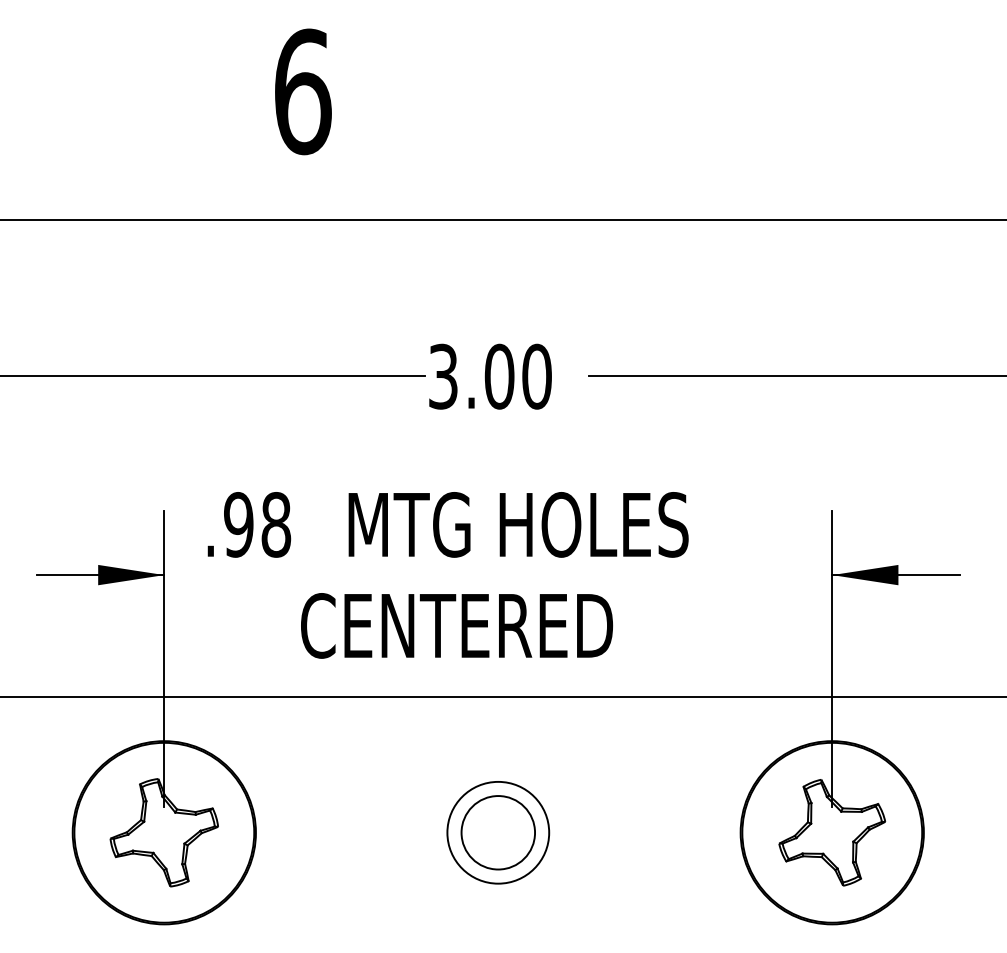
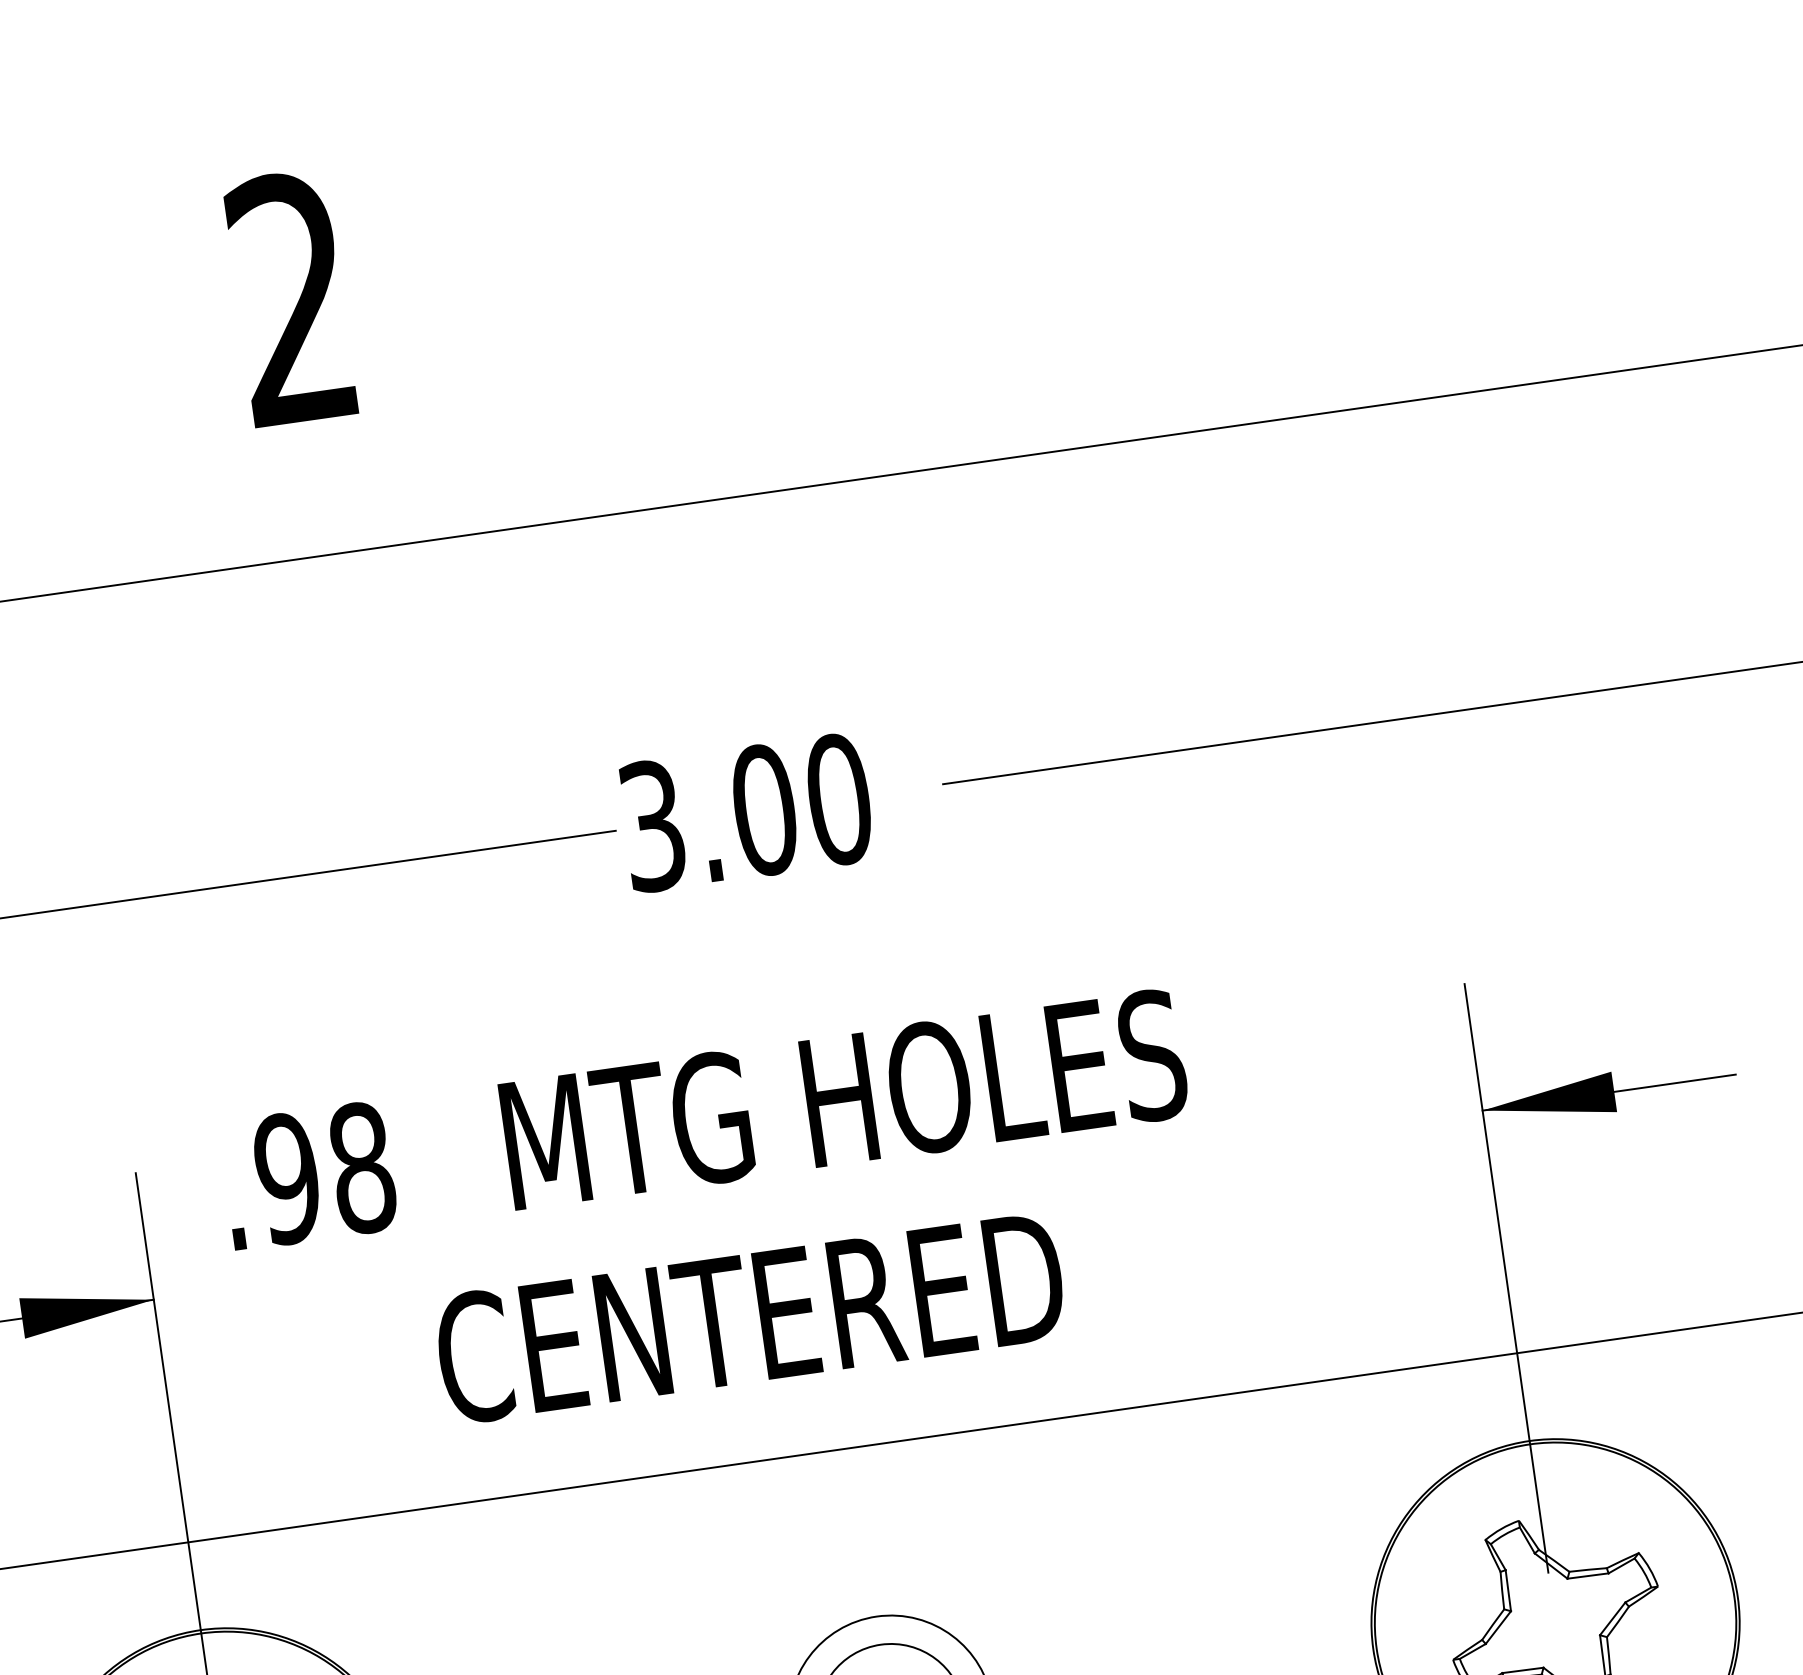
text: (303, 91) -> (293, 298), 6 -> 2

